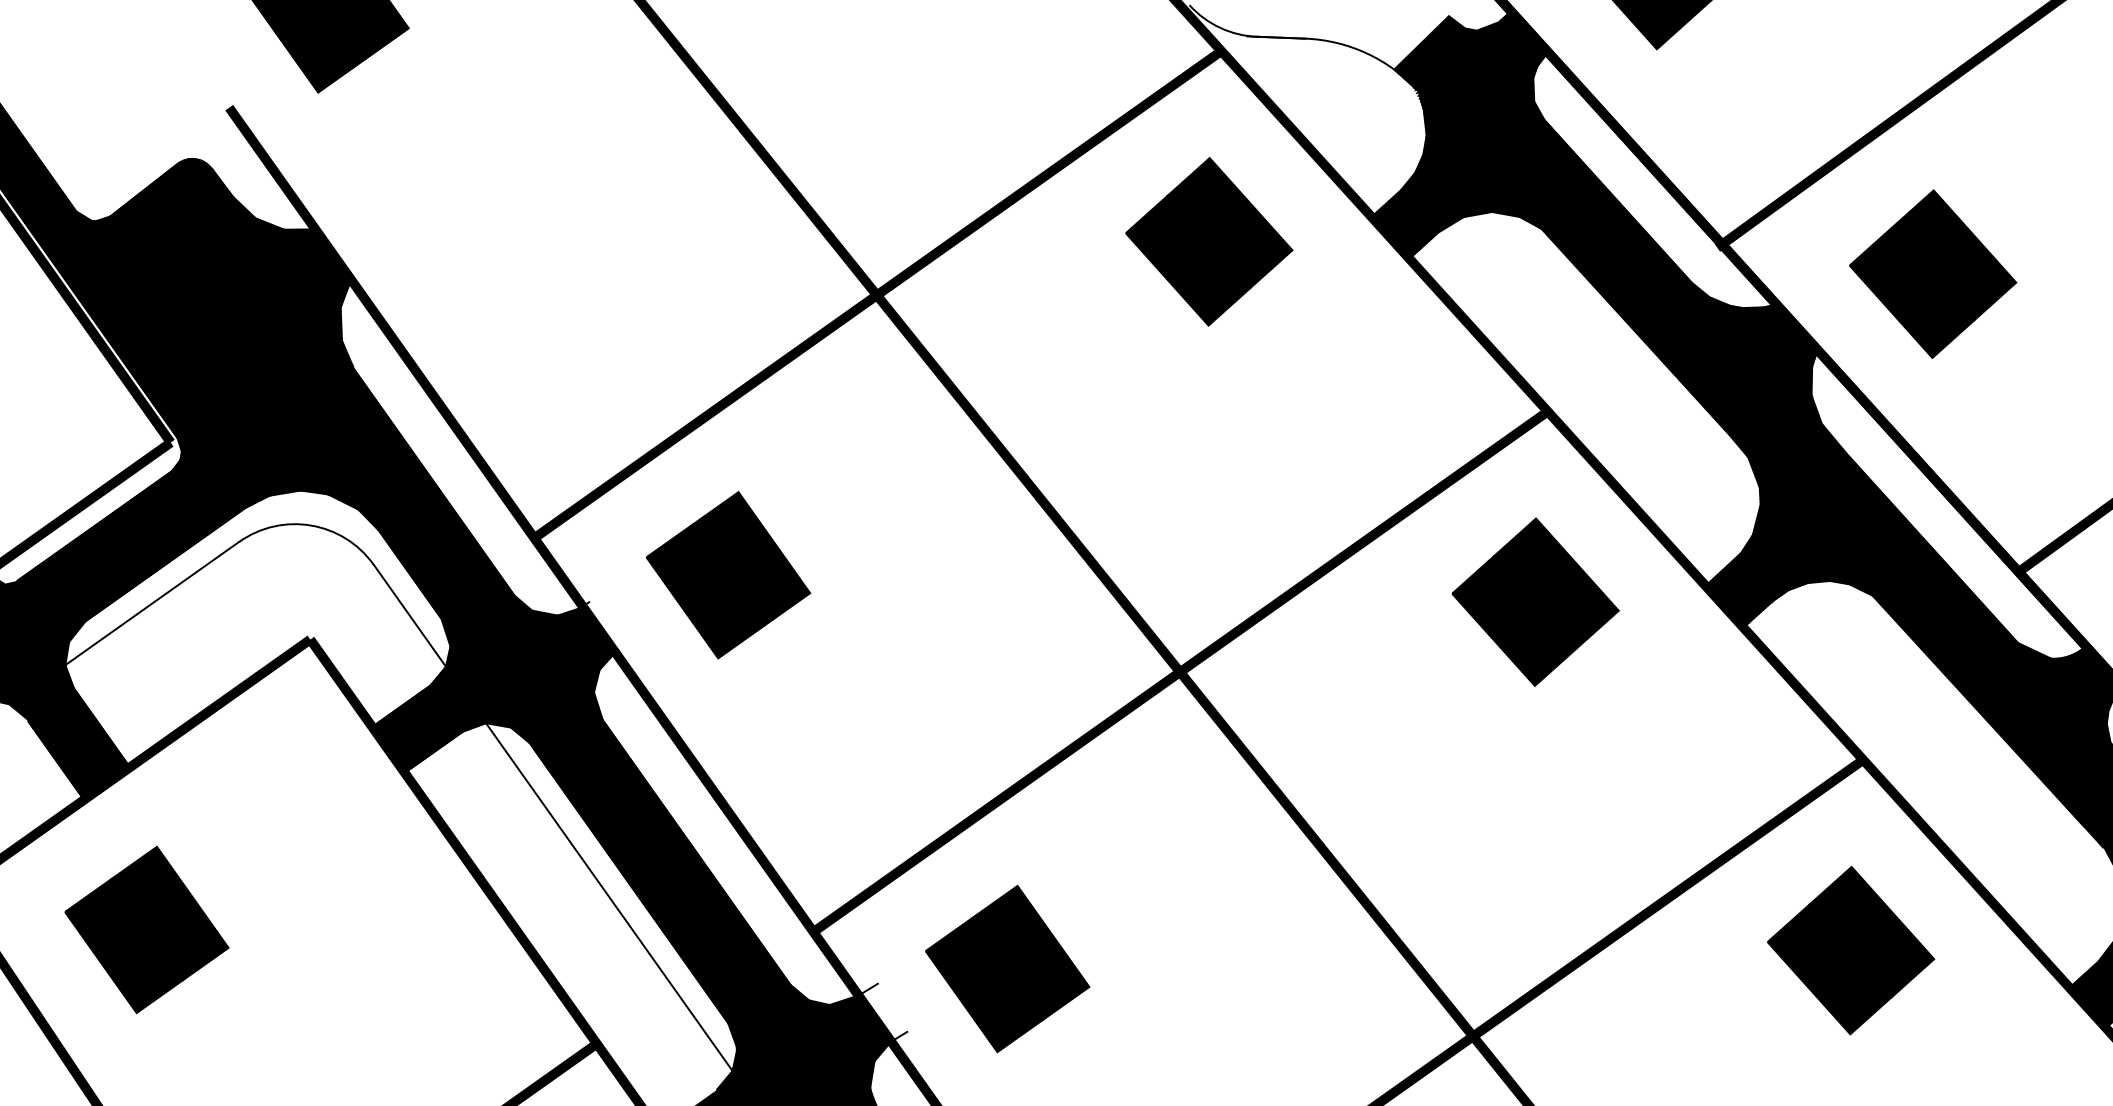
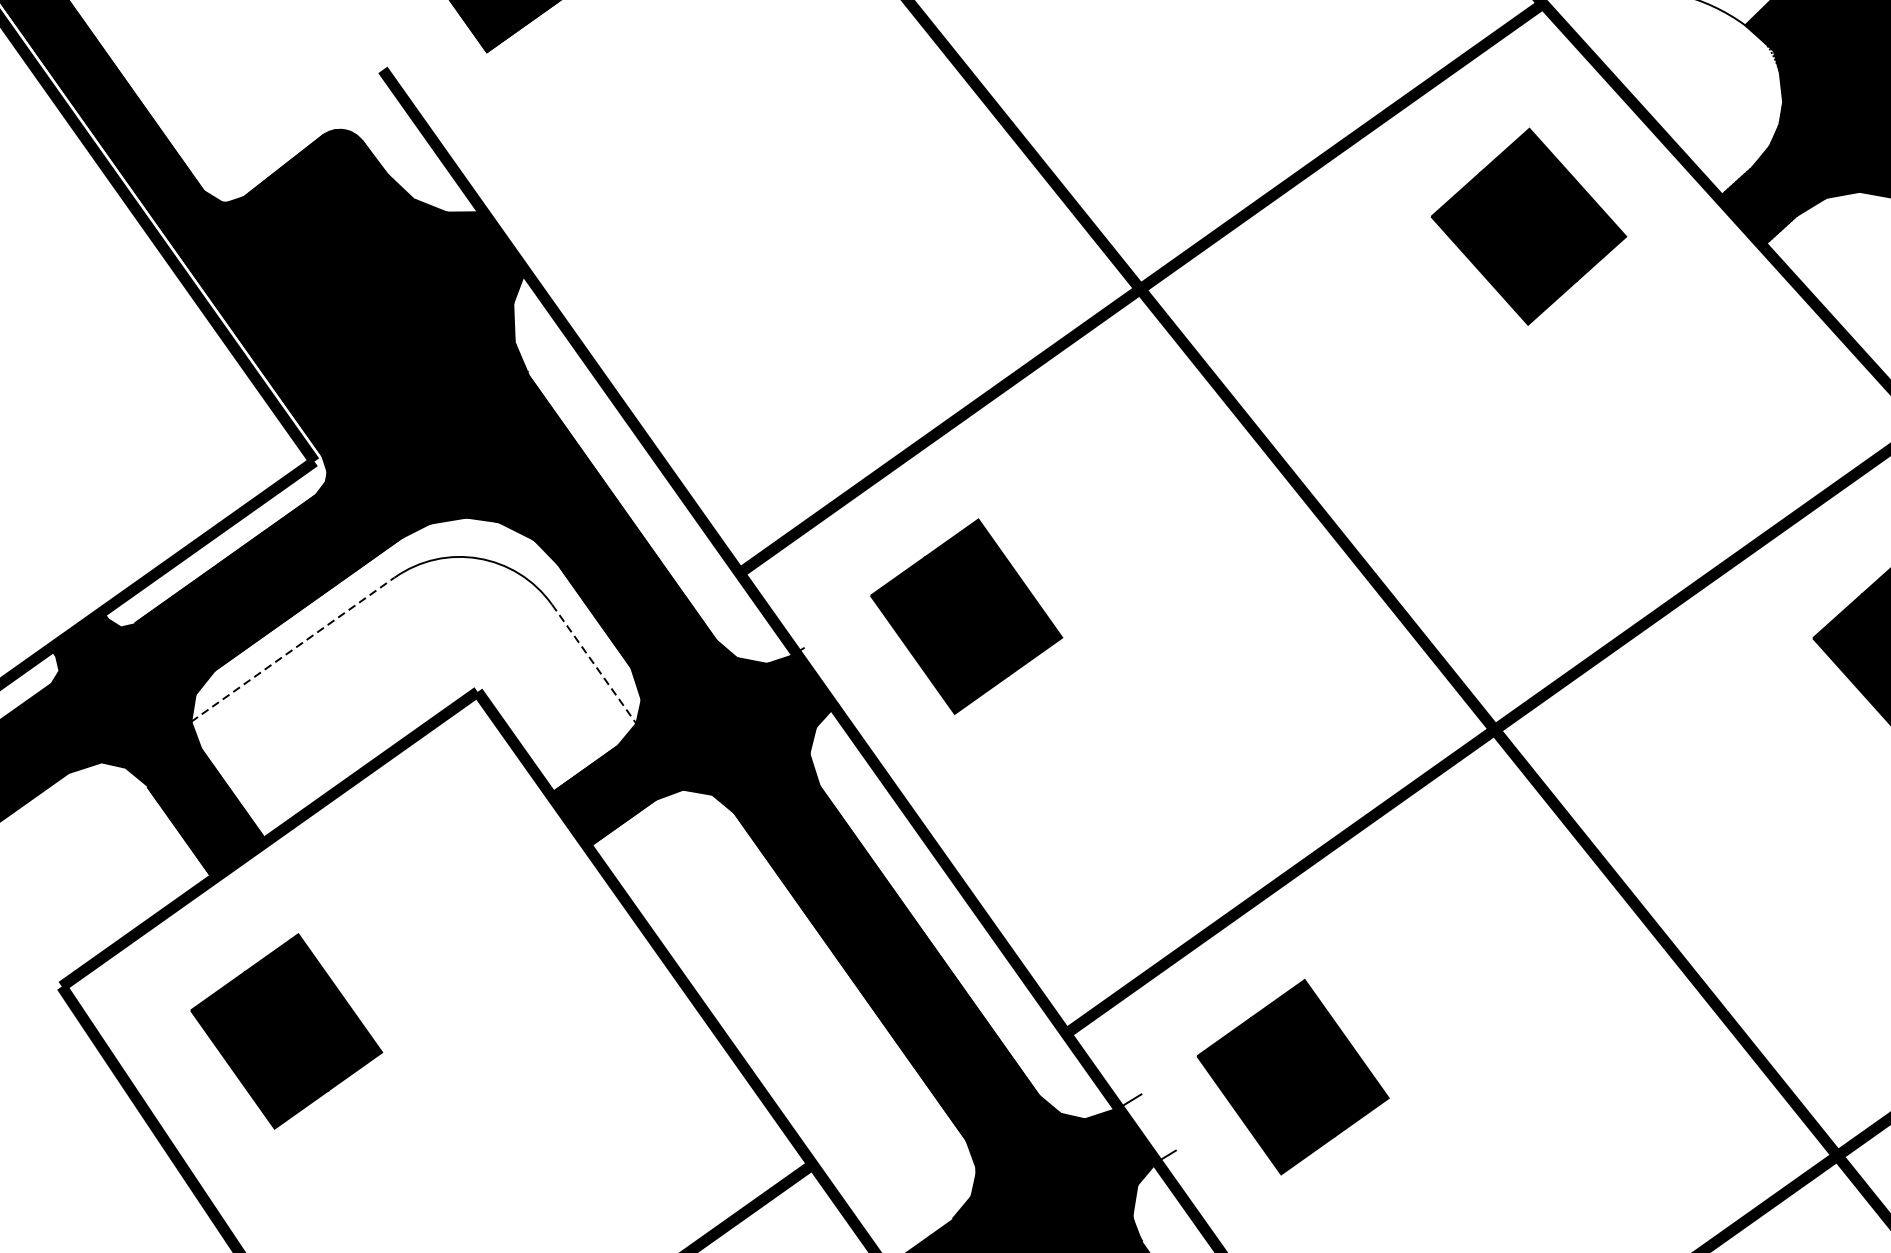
line: (152, 603) -> (293, 649), solid -> dashed
line: (410, 616) -> (594, 664), solid -> dashed
line: (609, 897) -> (827, 993), removed

